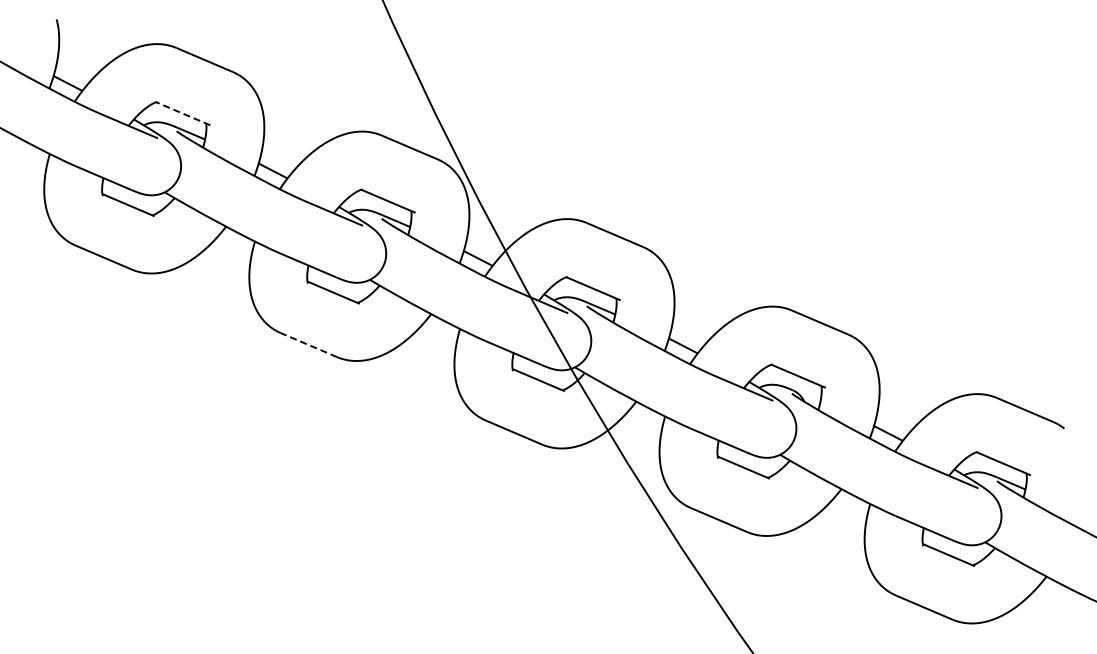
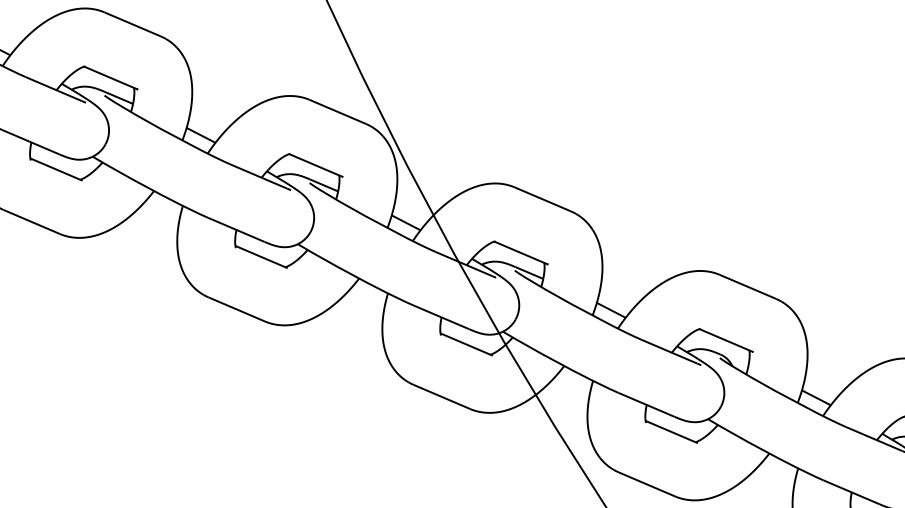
line: (182, 113) -> (110, 77), dashed -> solid
line: (308, 345) -> (236, 309), dashed -> solid

